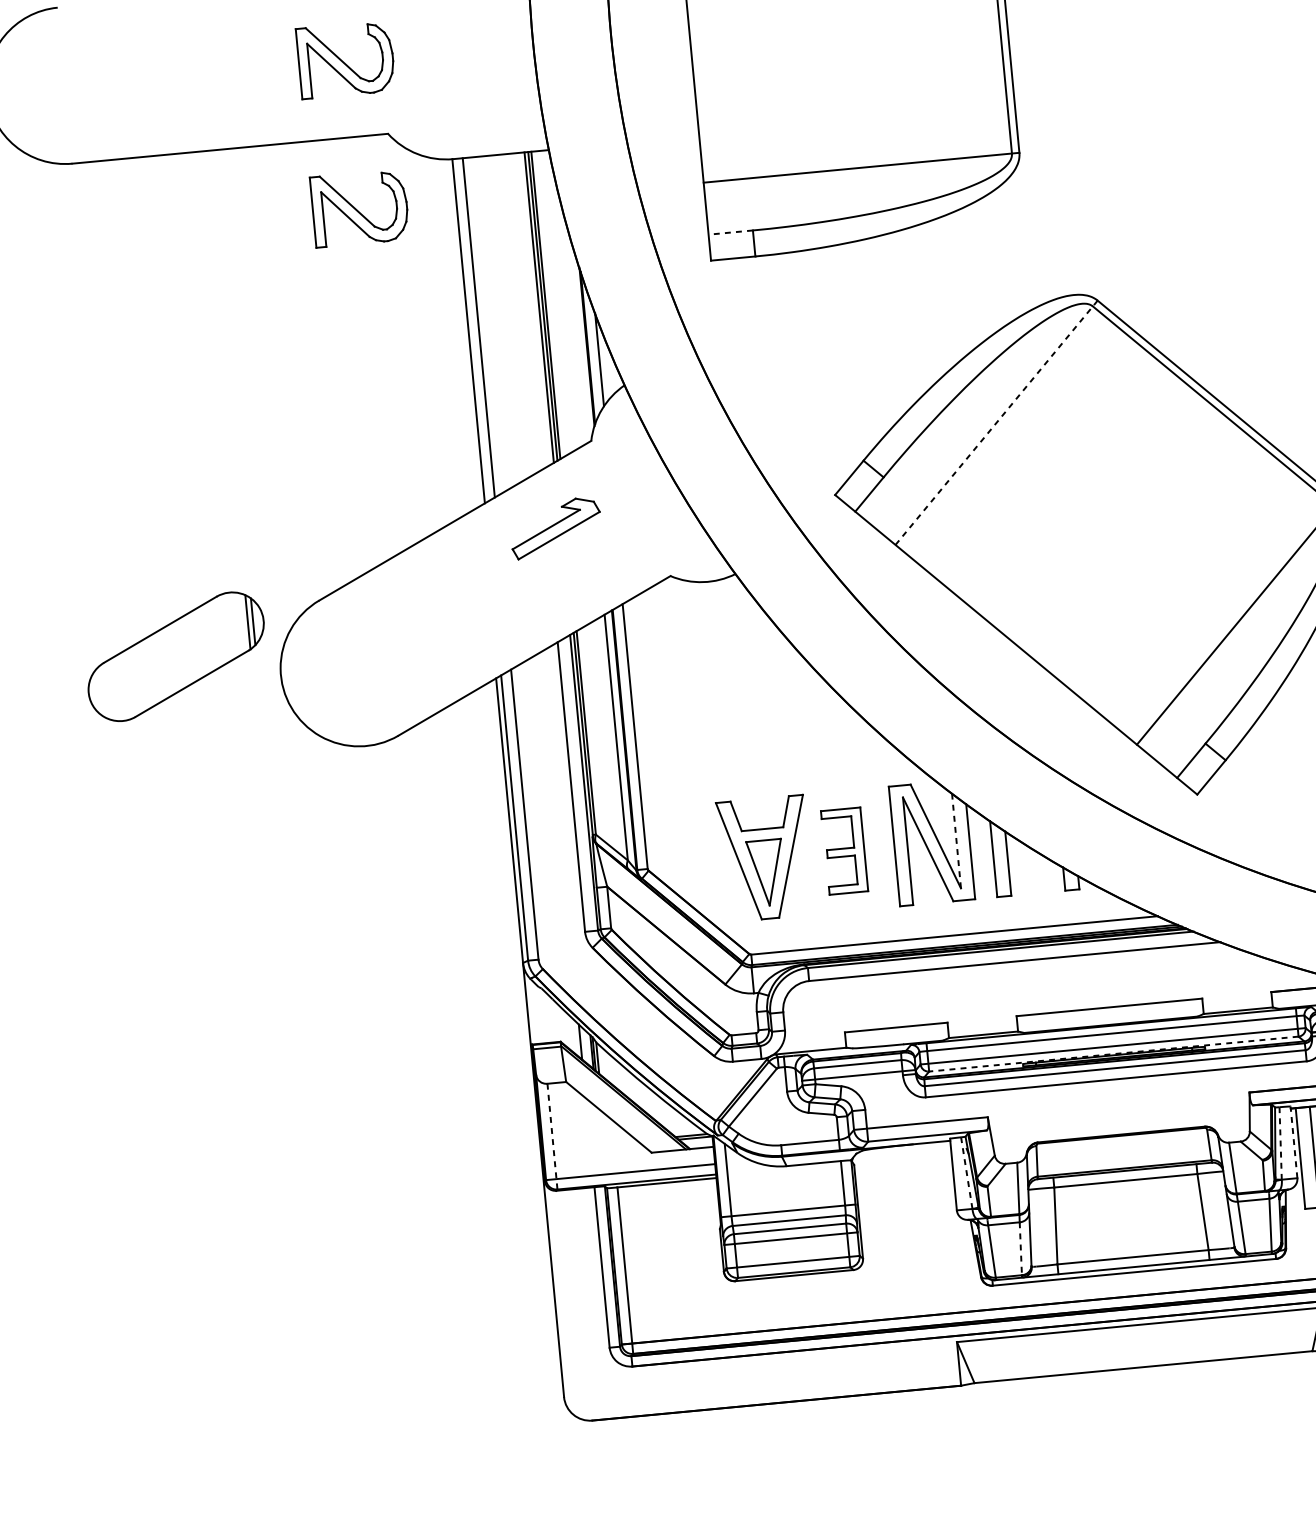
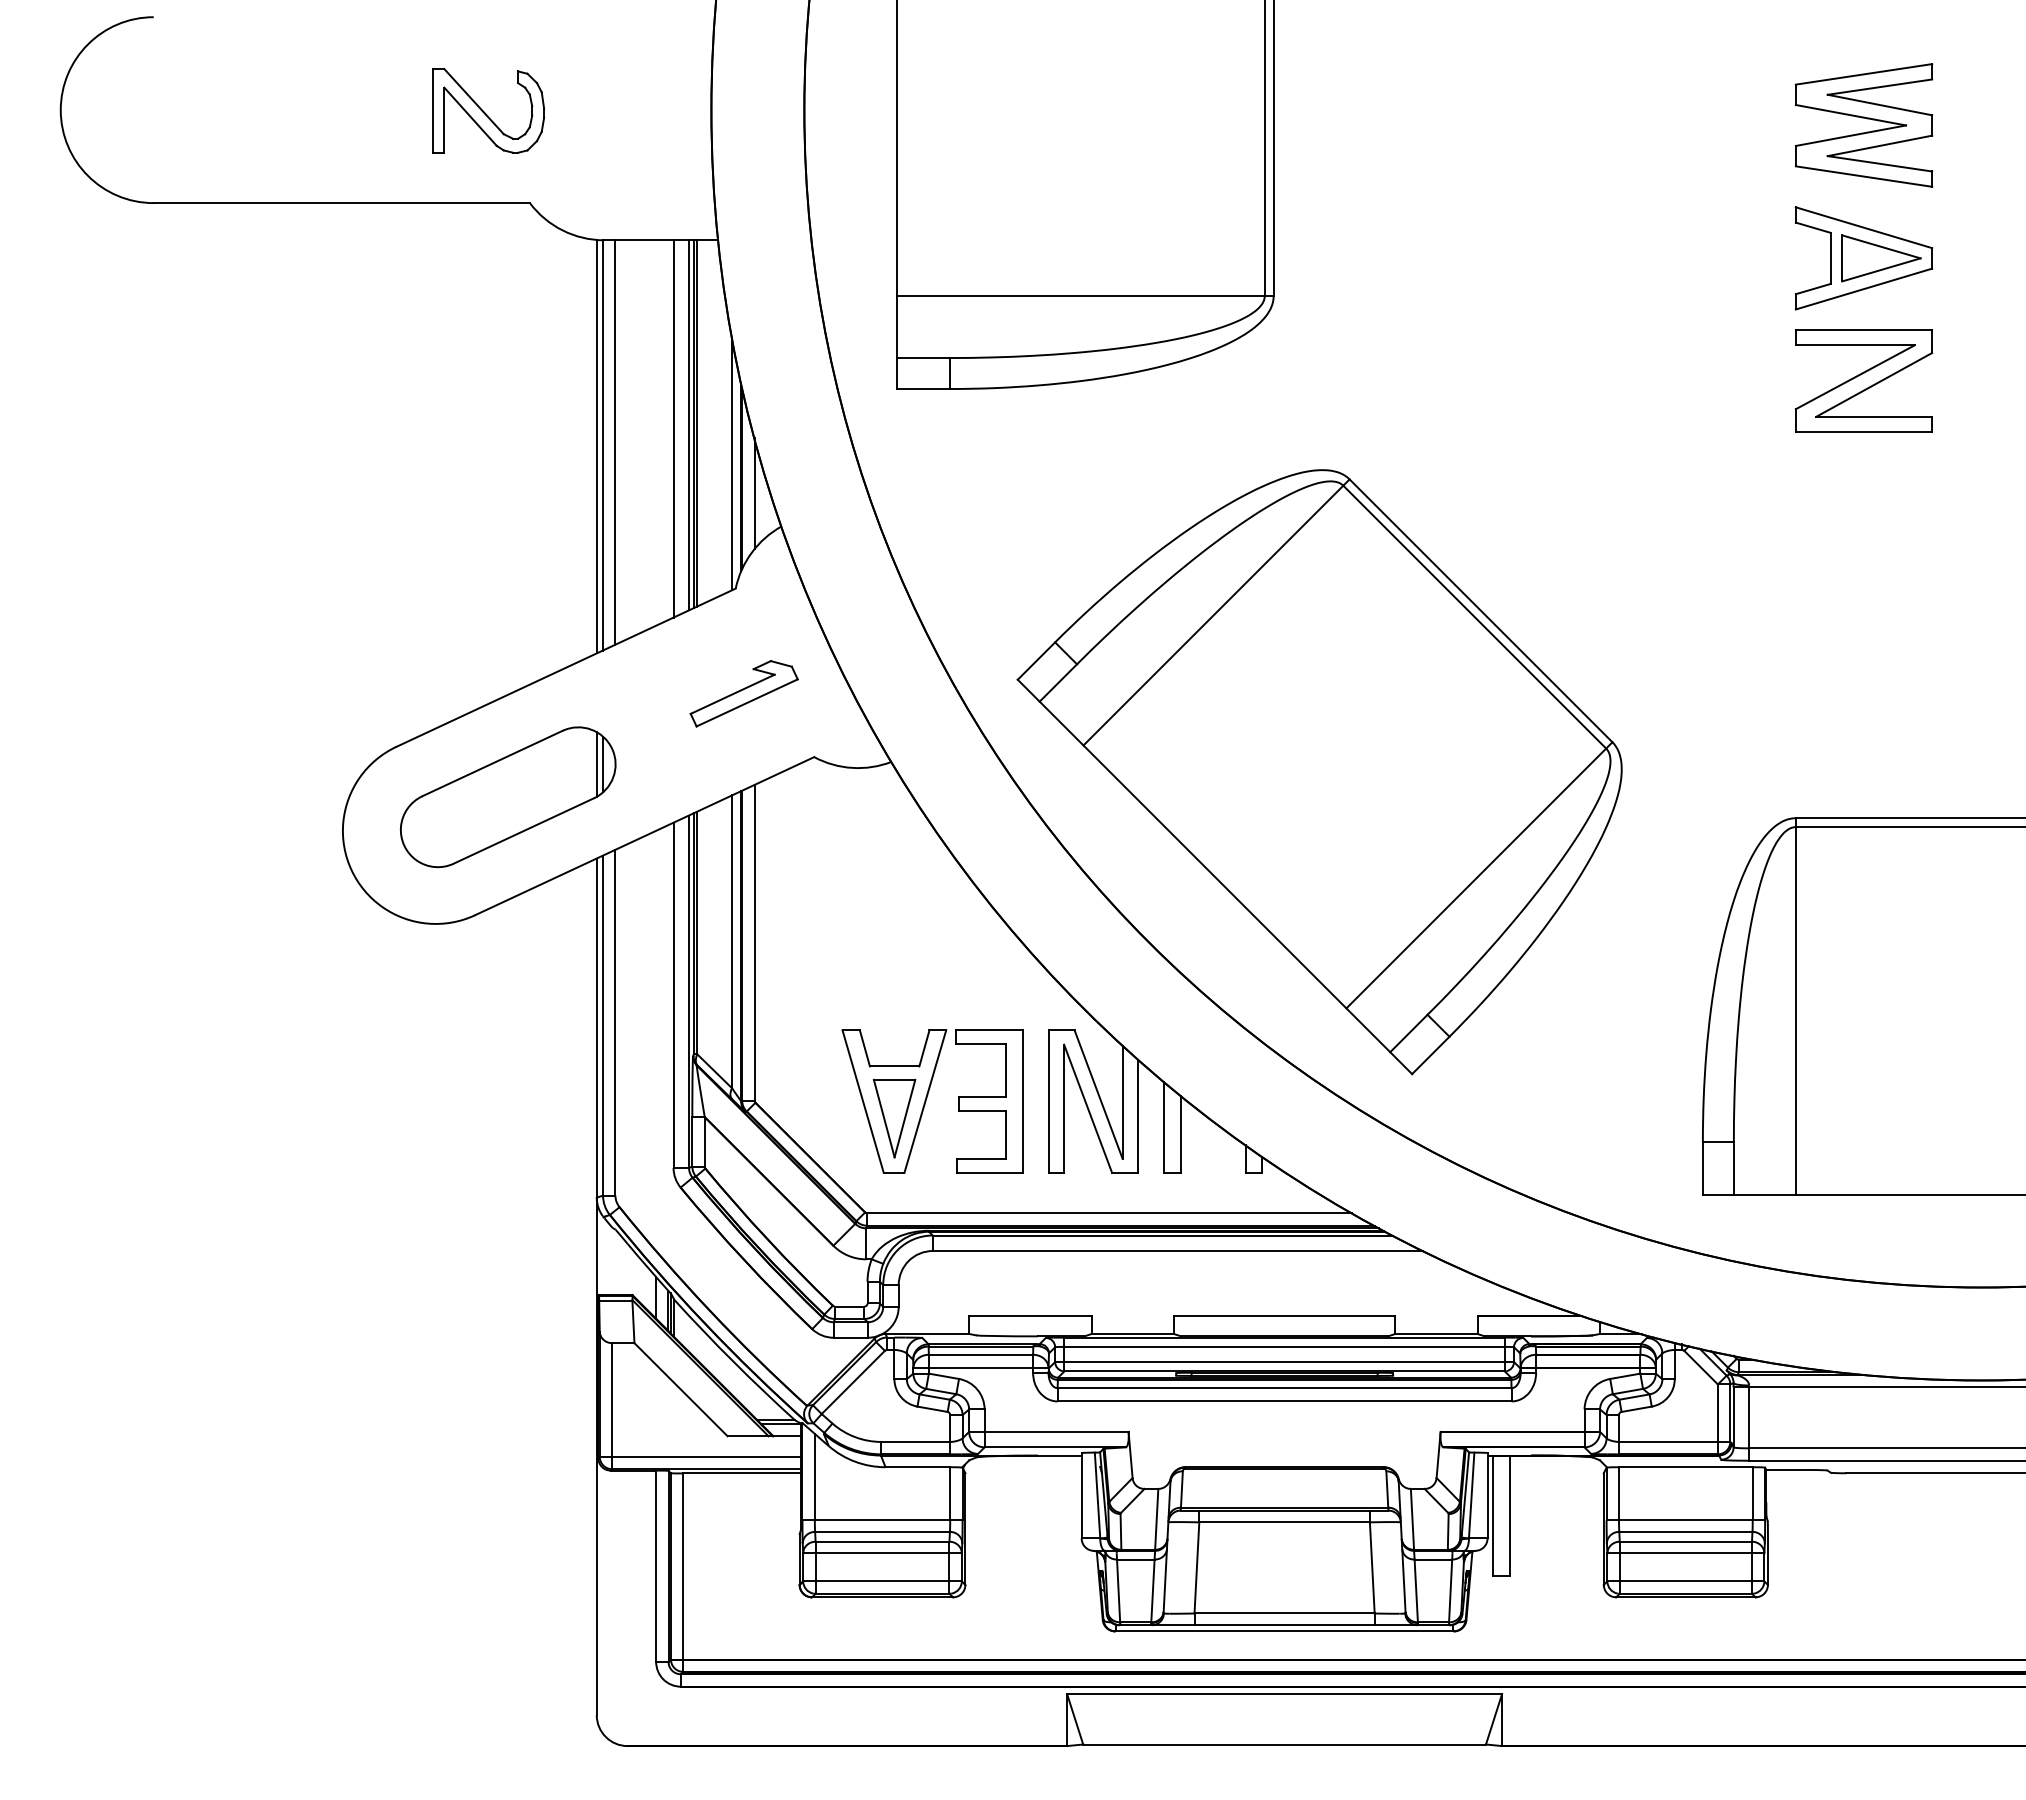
part: (360, 207) -> (488, 287), removed
line: (730, 232) -> (923, 358), dashed -> solid
line: (526, 311) -> (673, 428), added
line: (463, 332) -> (596, 446), added
line: (578, 336) -> (732, 463), added
line: (996, 422) -> (1216, 612), dashed -> solid
part: (555, 528) -> (743, 693), moved
part: (176, 656) -> (508, 797), moved
line: (956, 841) -> (1122, 1102), dashed -> solid
part: (844, 851) -> (989, 1101), size x1.43
line: (1113, 1054) -> (1284, 1371), dashed -> solid
line: (552, 1136) -> (612, 1406), dashed -> solid
line: (1293, 1142) -> (1487, 1495), dashed -> solid
line: (1280, 1144) -> (1471, 1496), dashed -> solid
line: (966, 1173) -> (1097, 1495), dashed -> solid
line: (1020, 1249) -> (1152, 1591), dashed -> solid

